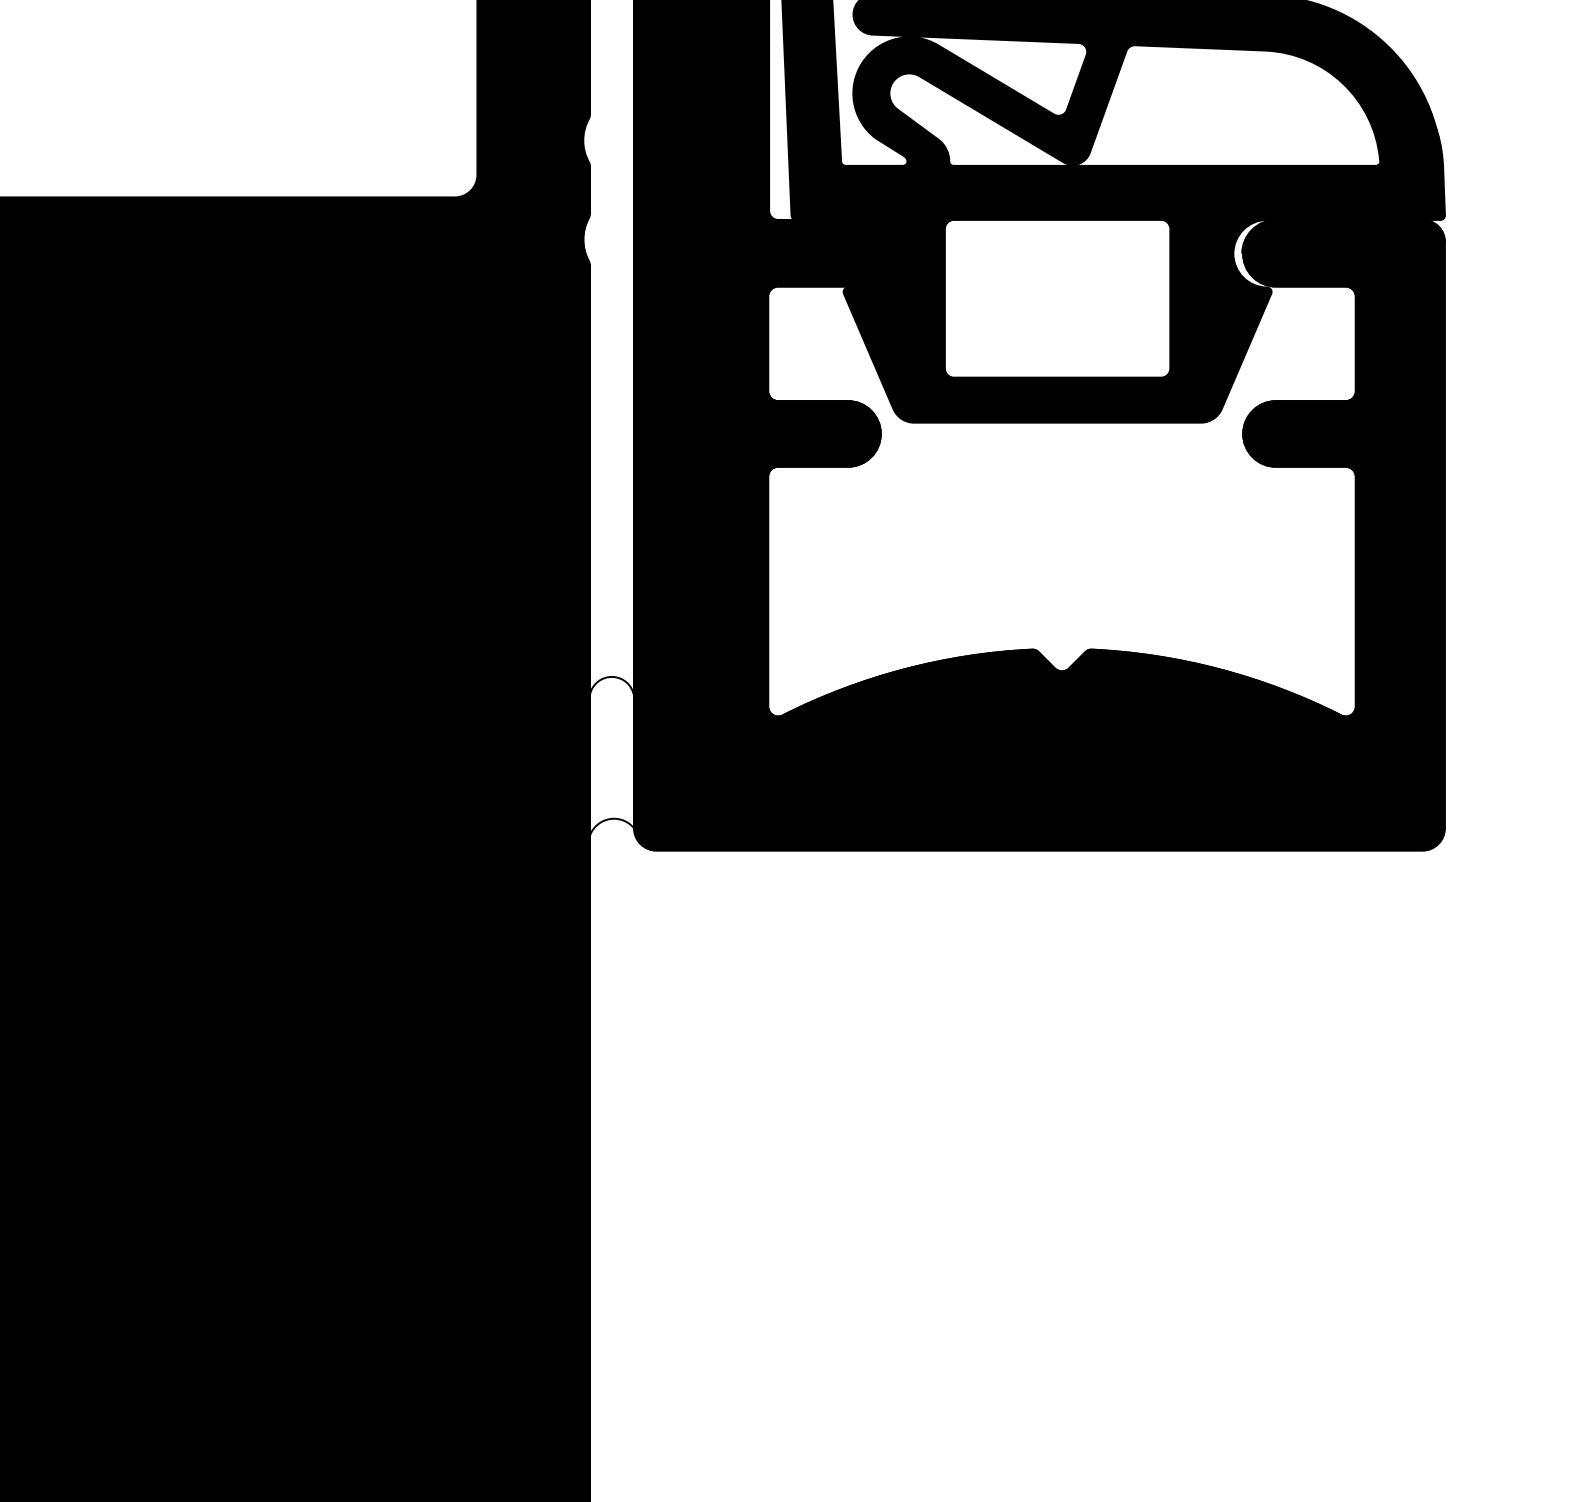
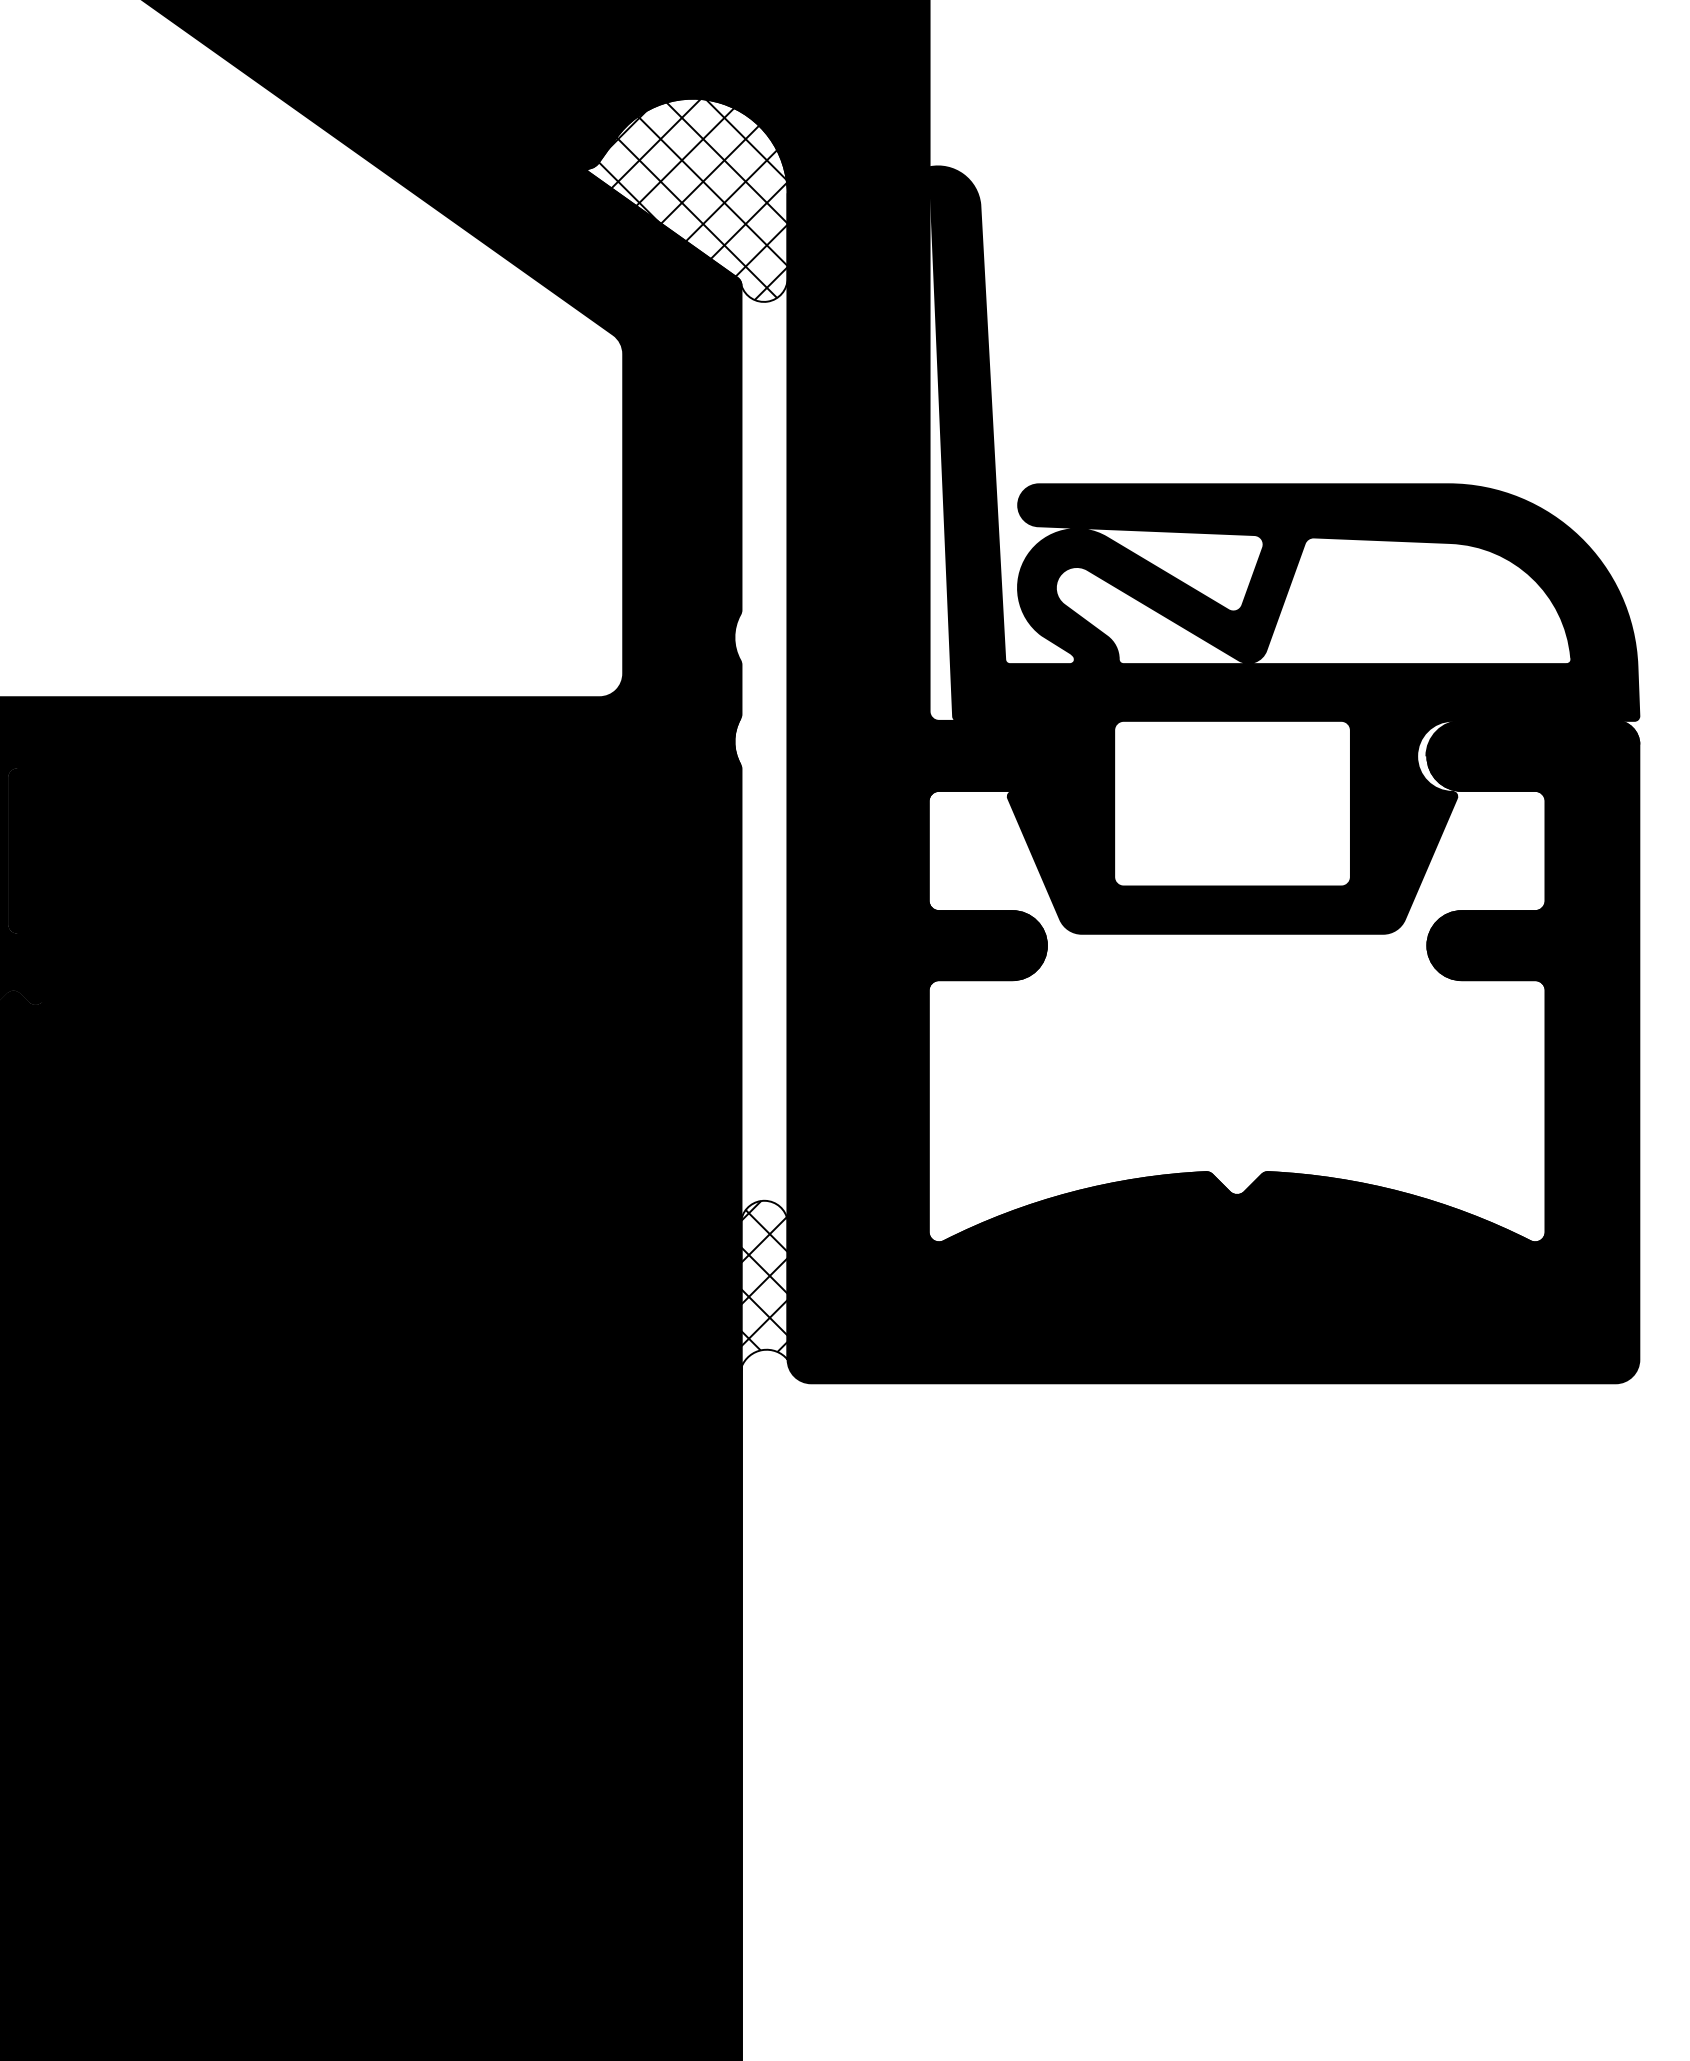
hatch: (611, 749) -> (764, 1276), added

